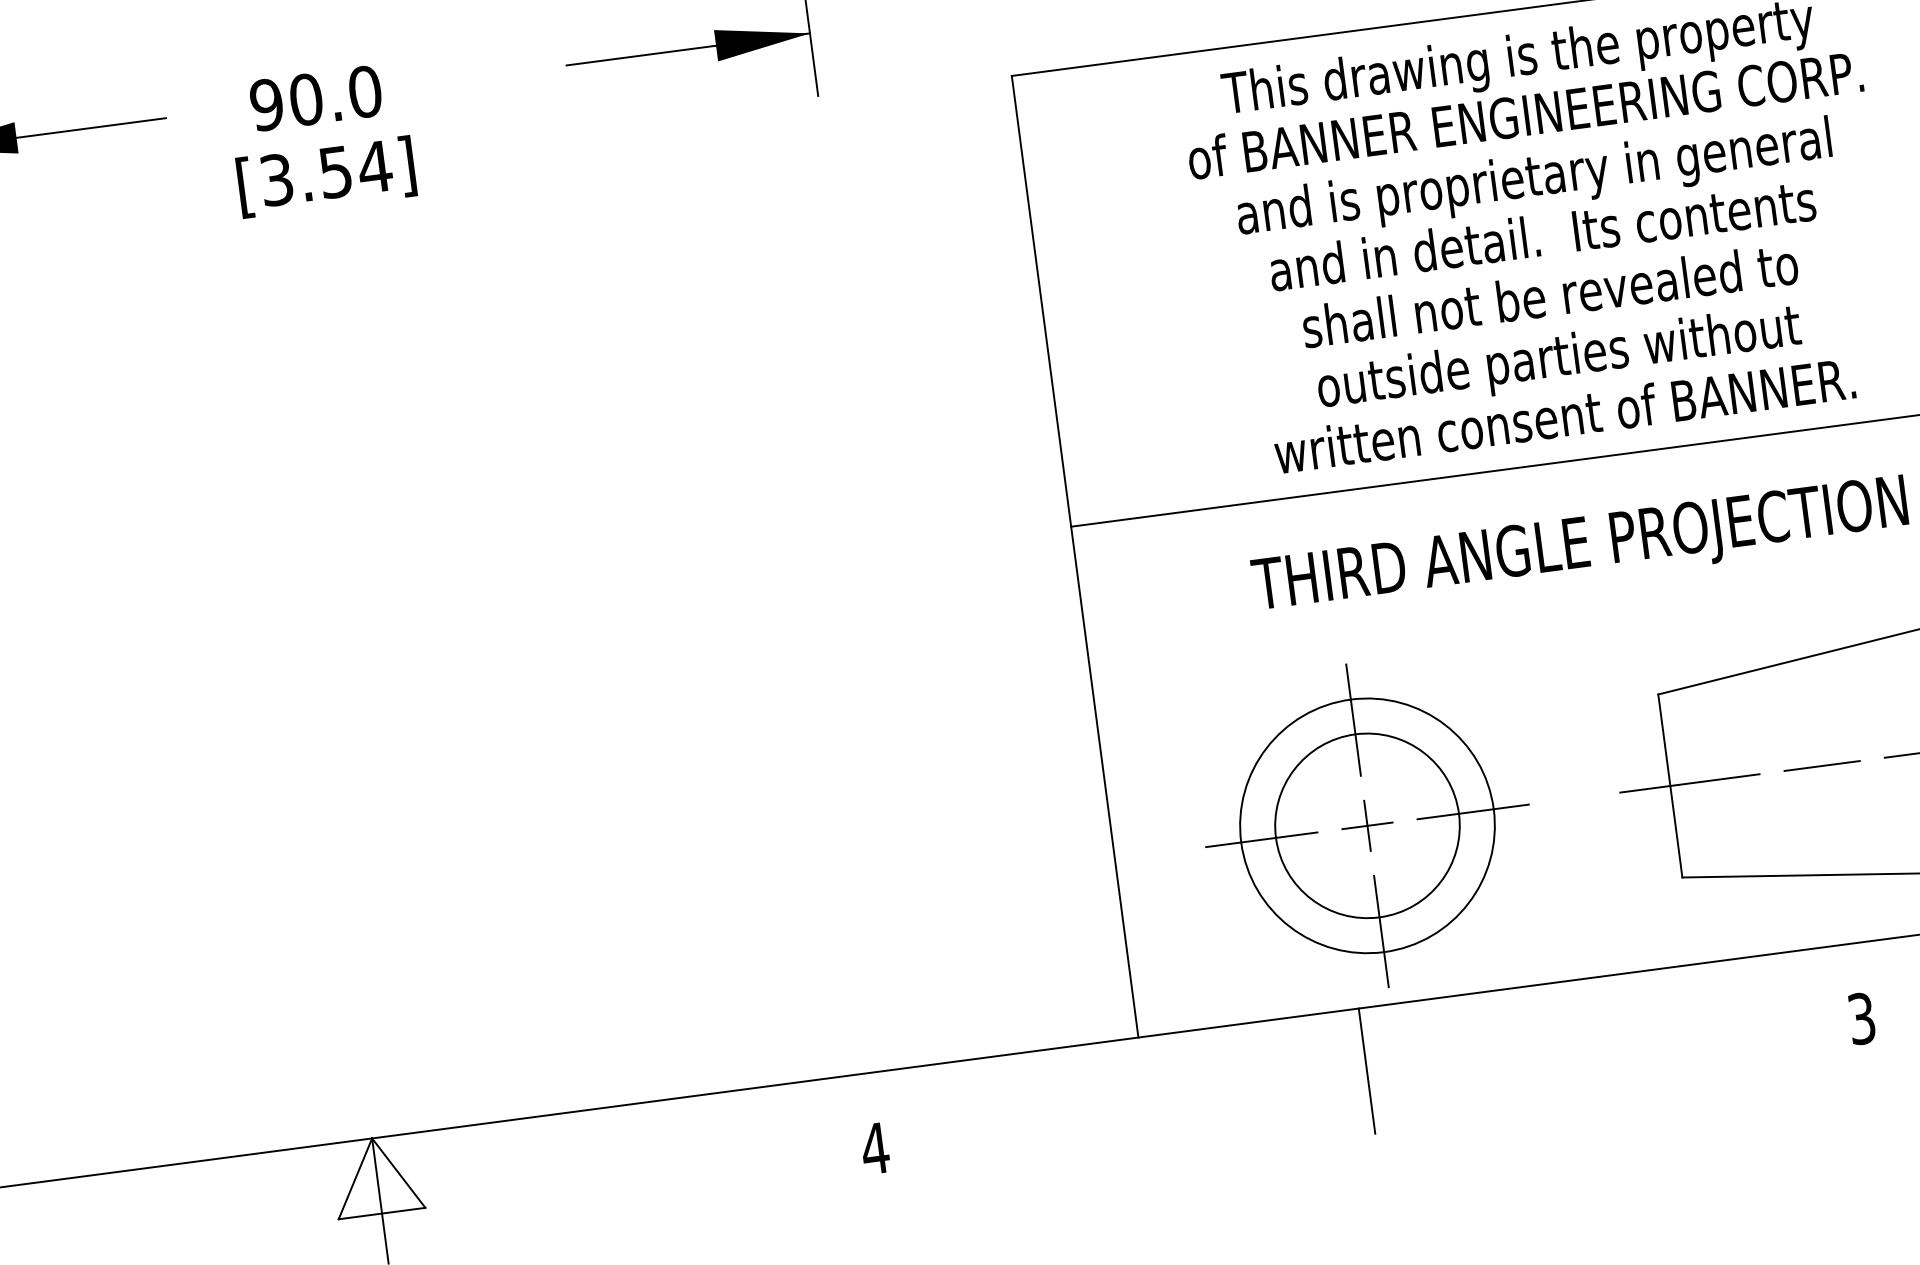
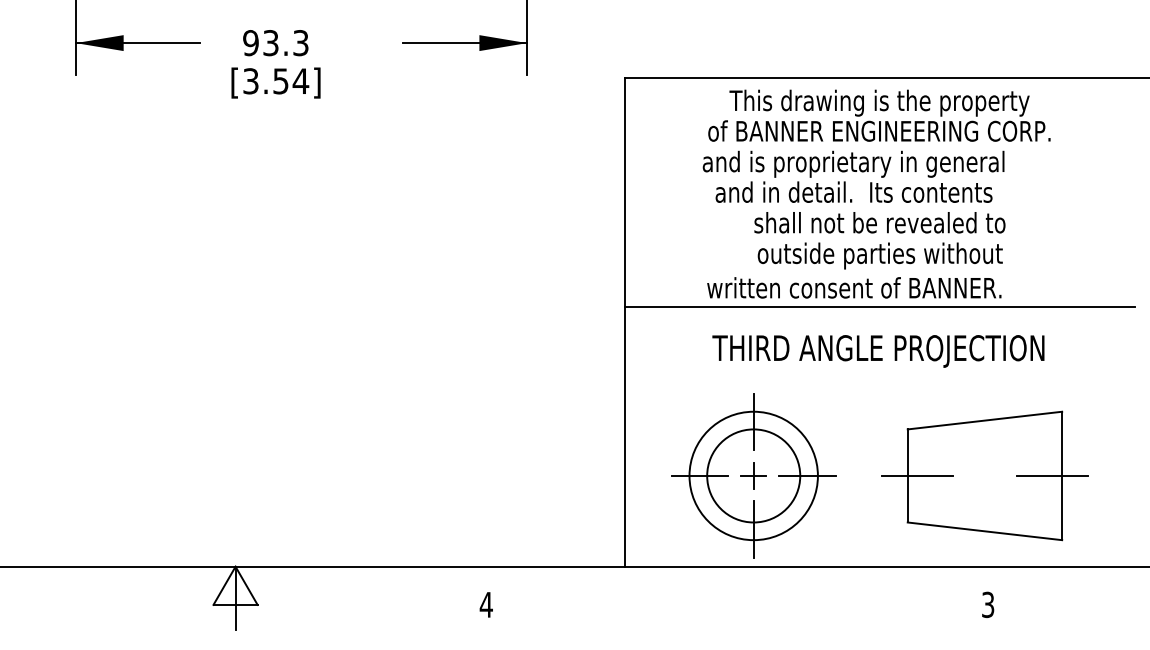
text: (334, 96) -> (285, 43), 90.0 -> 93.3
text: (1537, 204) -> (853, 176), moved
text: (1564, 414) -> (854, 287), moved
line: (1821, 765) -> (984, 475), removed
line: (1367, 1071) -> (737, 598), removed

